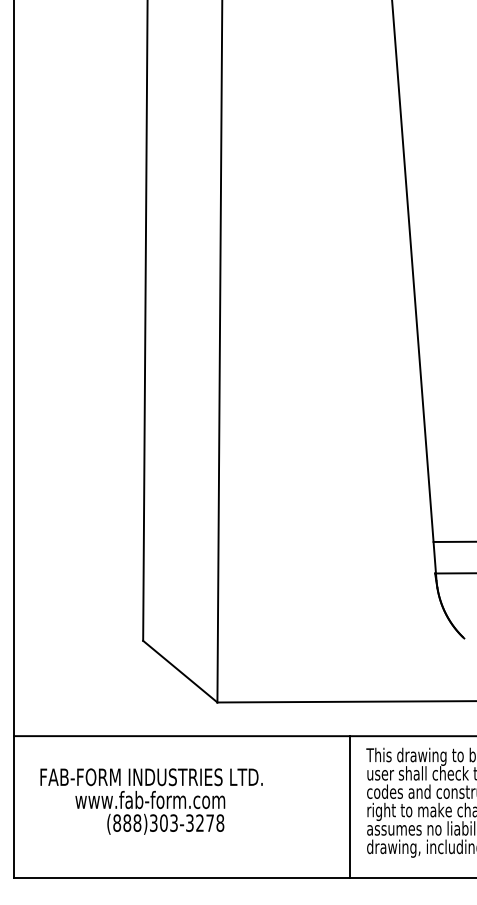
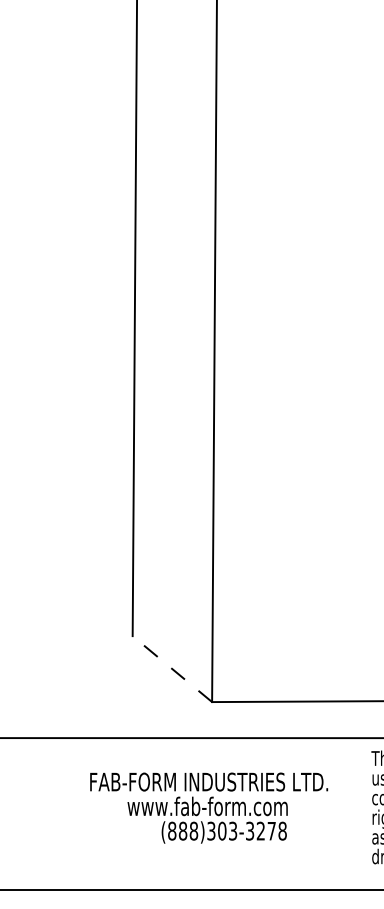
line: (179, 671) -> (171, 668), solid -> dashed
text: (151, 801) -> (208, 808), moved
line: (349, 806) -> (353, 813), removed

